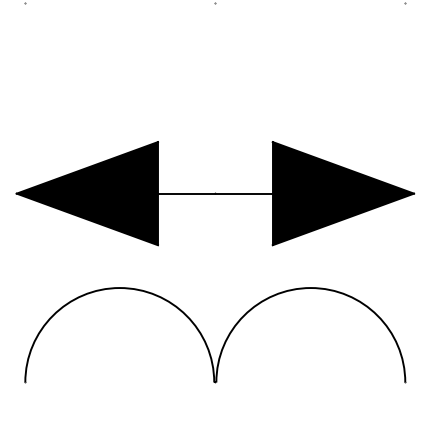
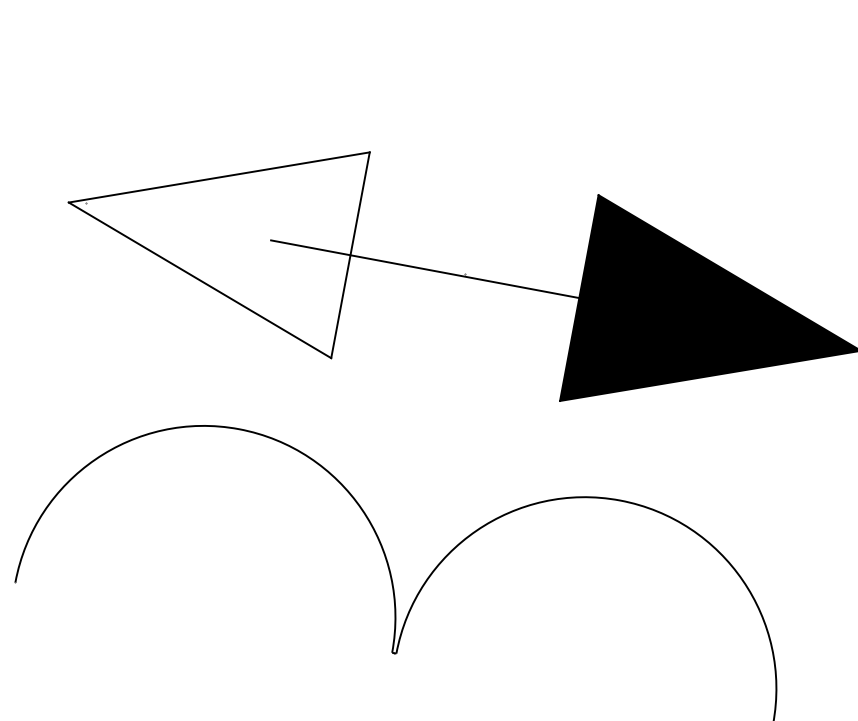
fill: (87, 193) -> (209, 228), removed

